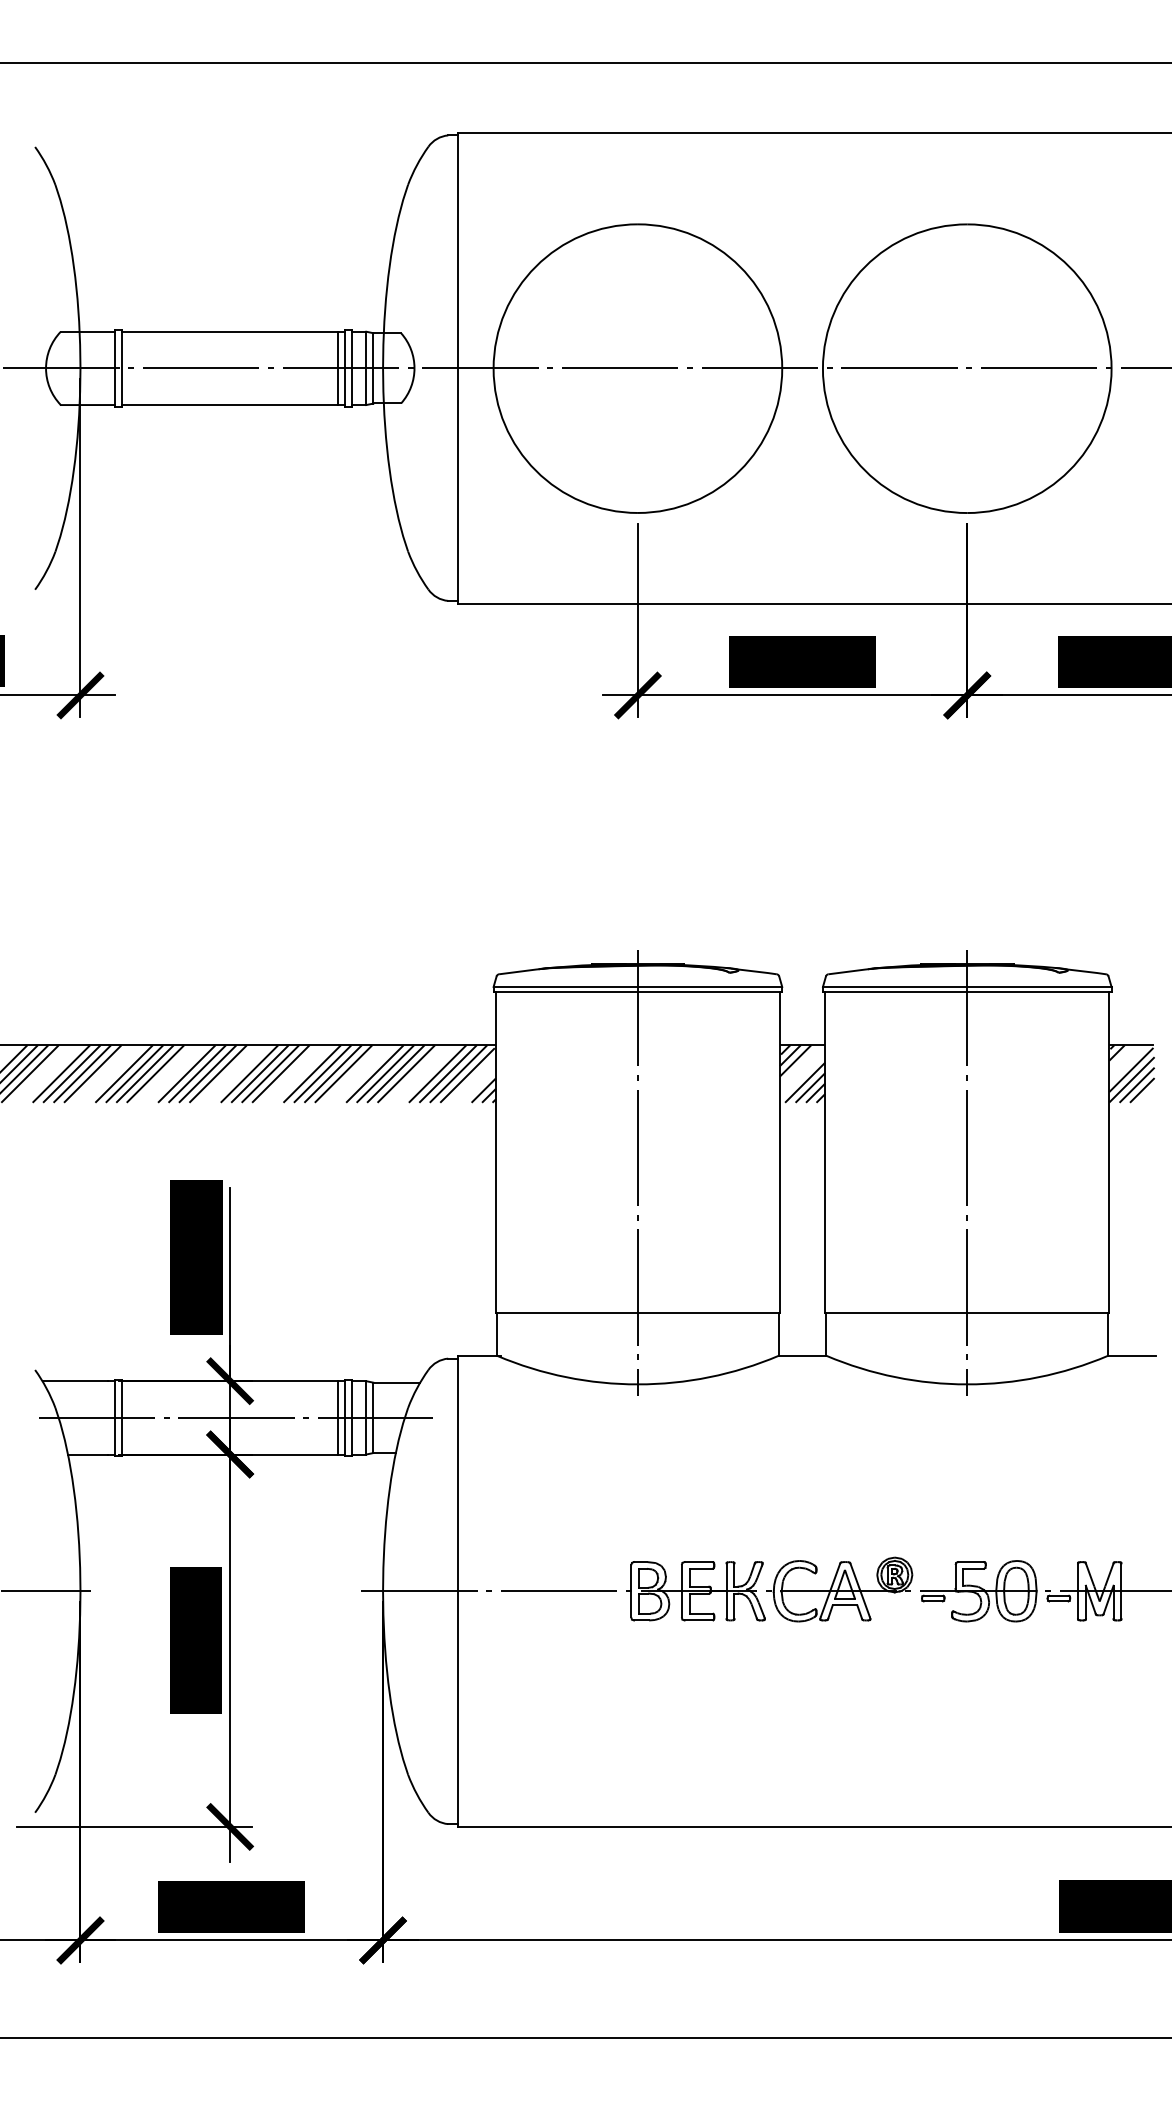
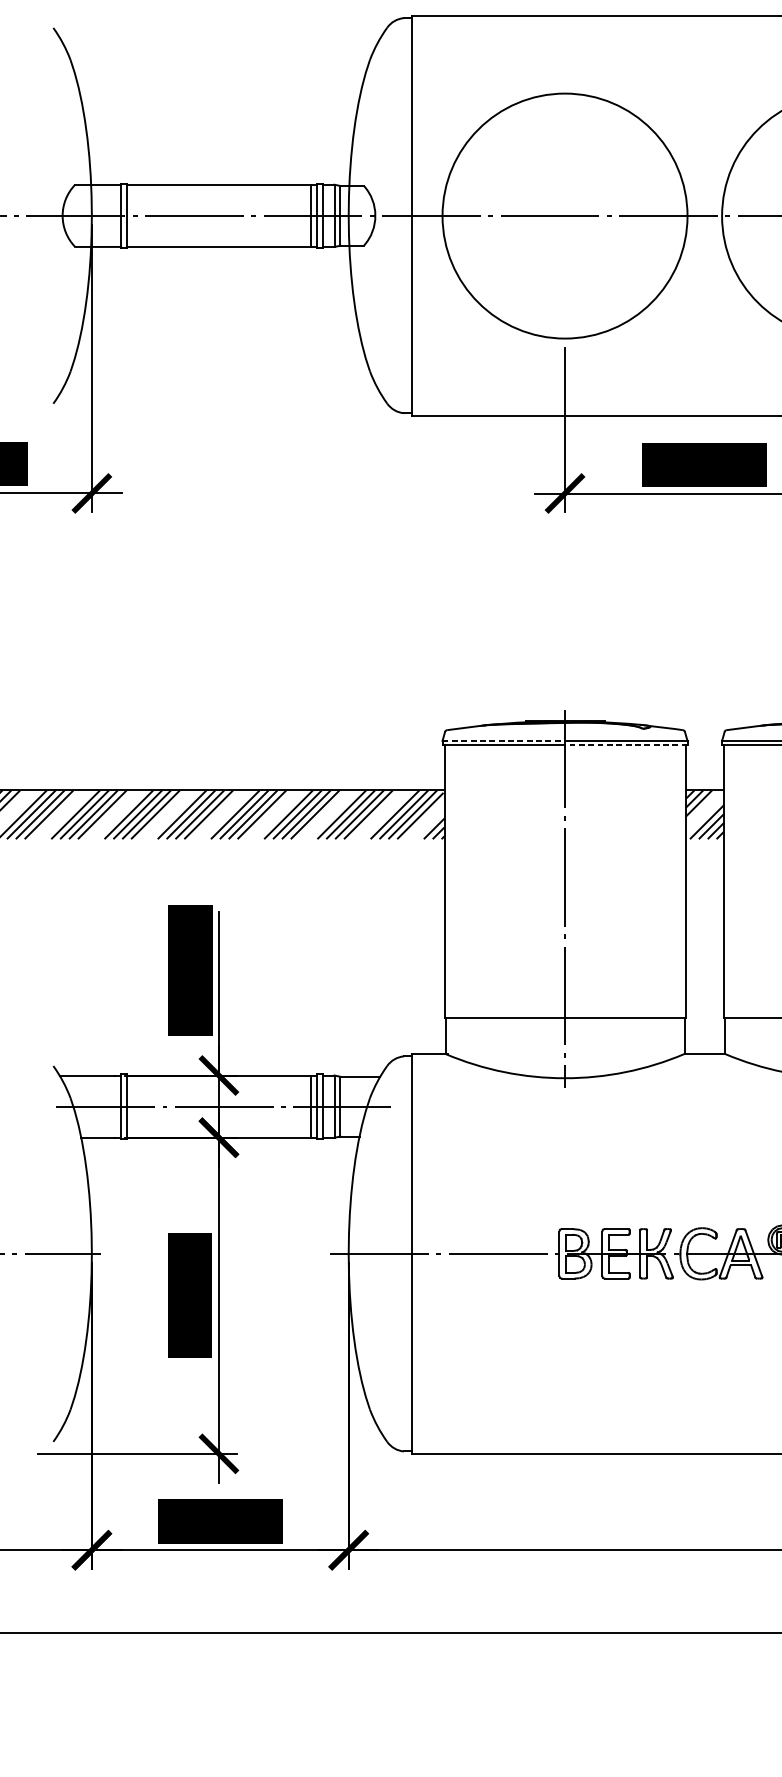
line: (566, 986) -> (504, 740), solid -> dashed
line: (709, 992) -> (625, 745), solid -> dashed

